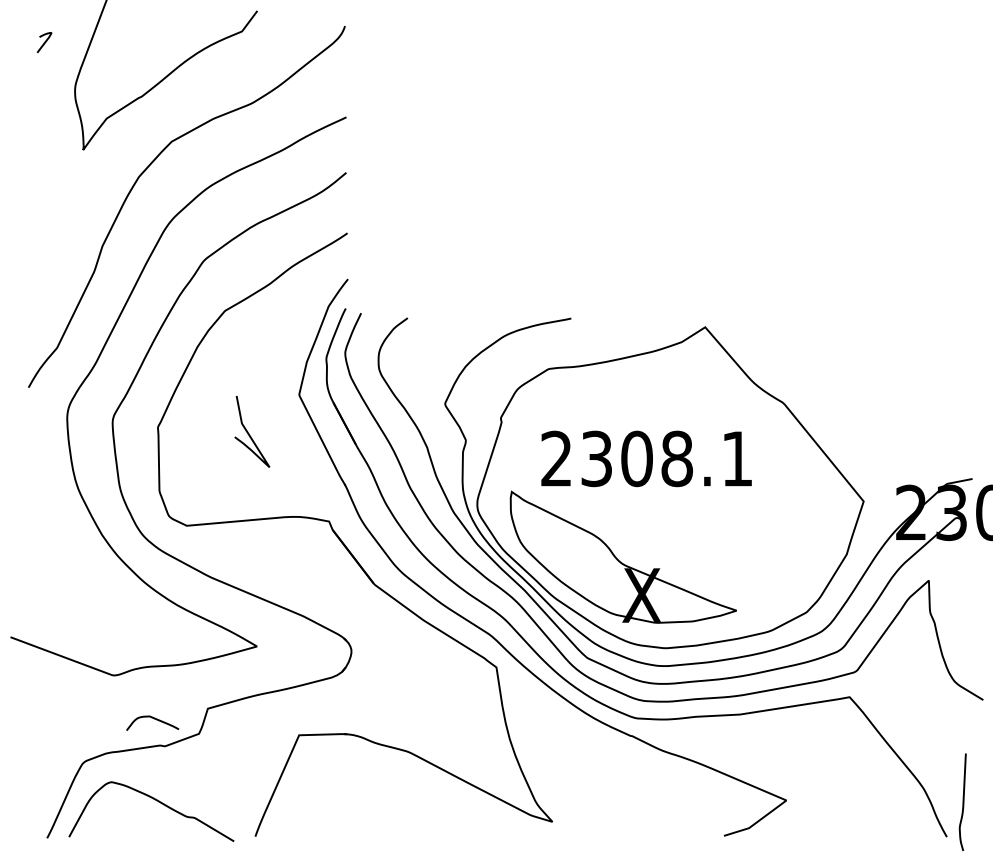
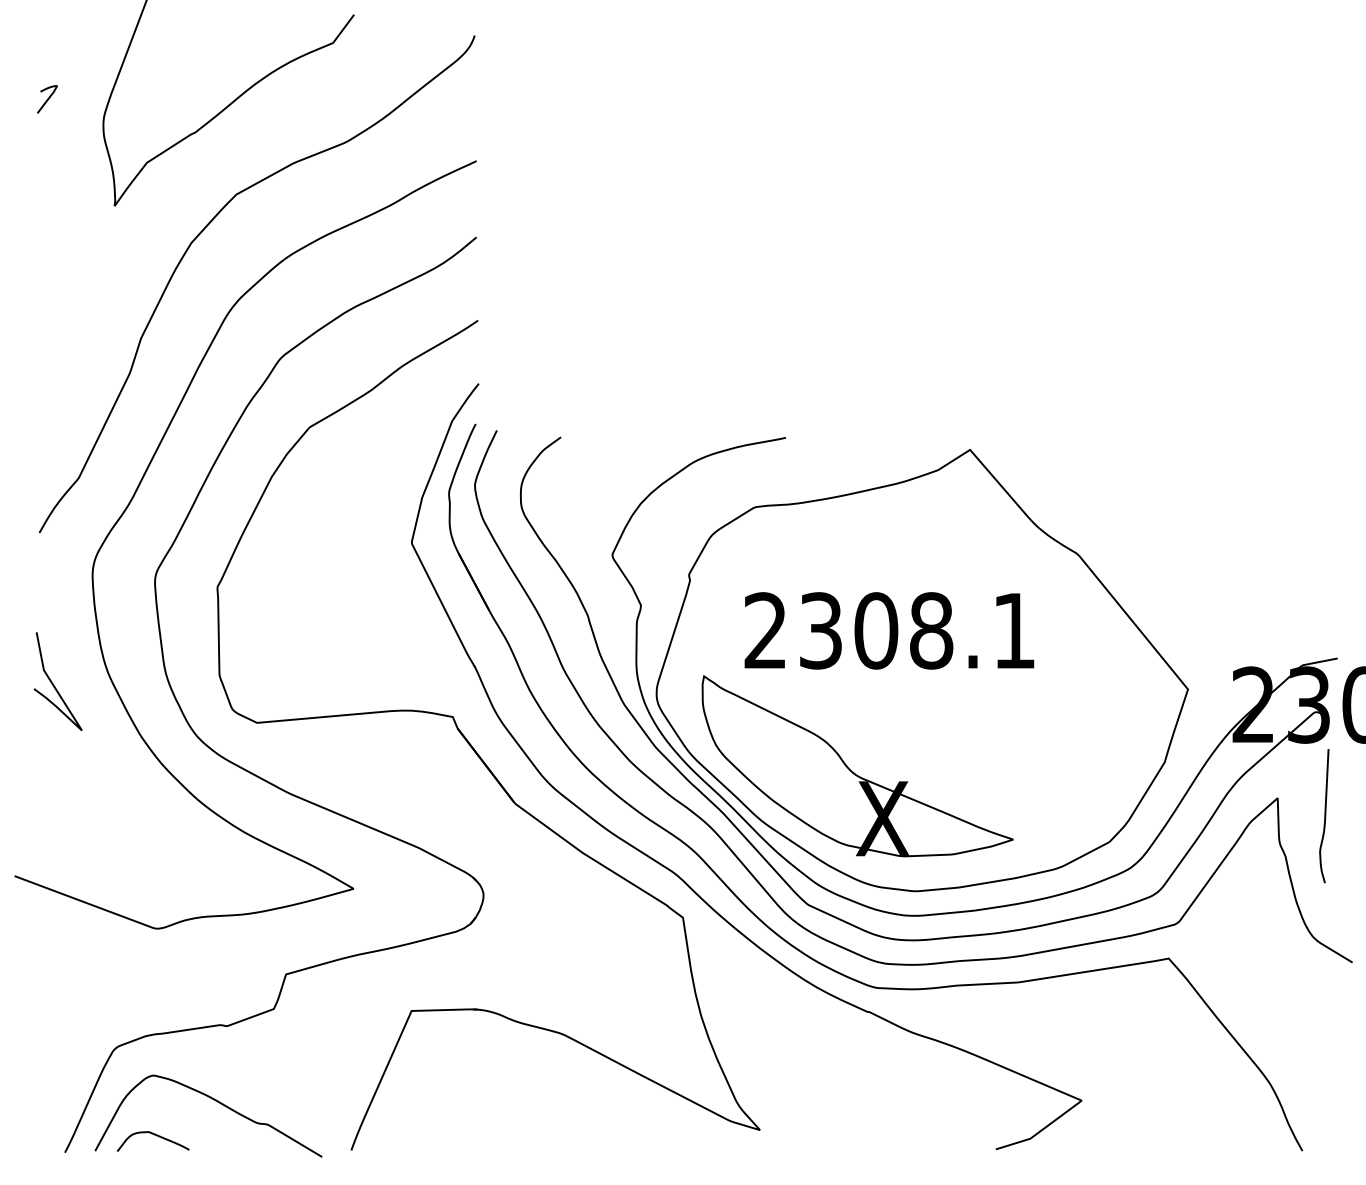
curve: (44, 42) -> (47, 99), moved
curve: (248, 433) -> (53, 683), moved
curve: (155, 719) -> (156, 1136), moved
curve: (962, 802) -> (1324, 816), moved

